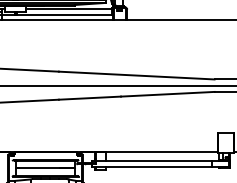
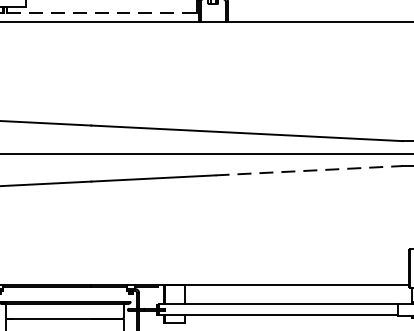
line: (64, 15) -> (102, 13), solid -> dashed
line: (167, 94) -> (308, 171), solid -> dashed

